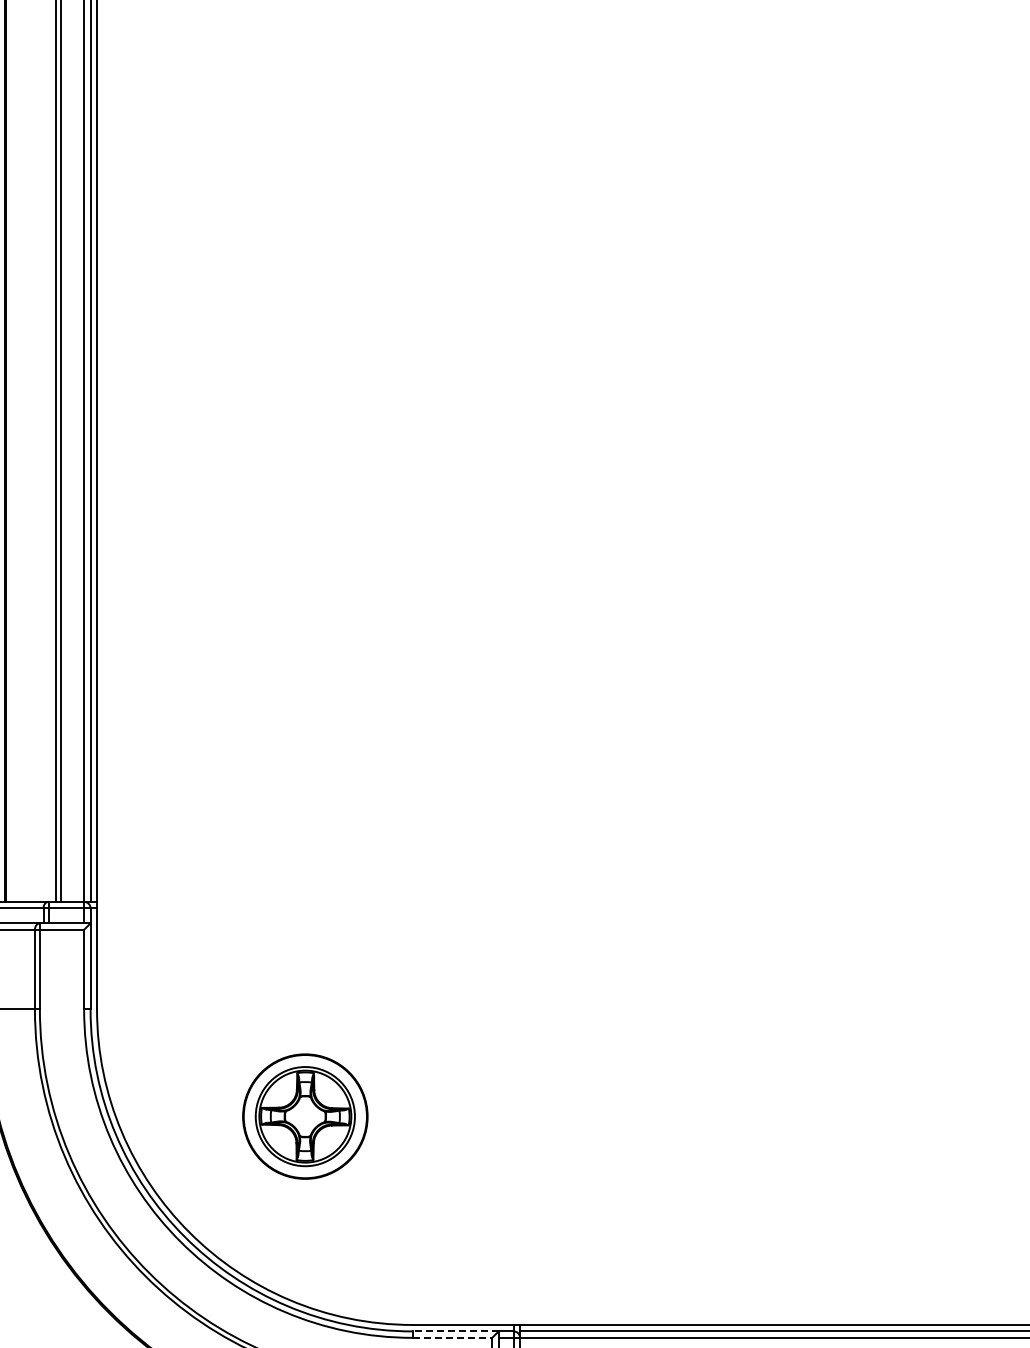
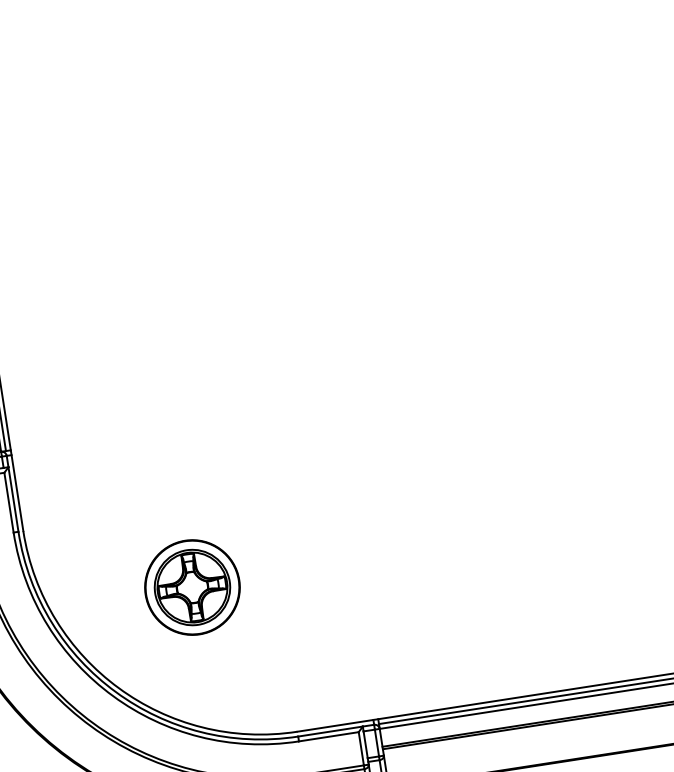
line: (455, 1331) -> (330, 731), dashed -> solid
line: (452, 1337) -> (328, 736), dashed -> solid

